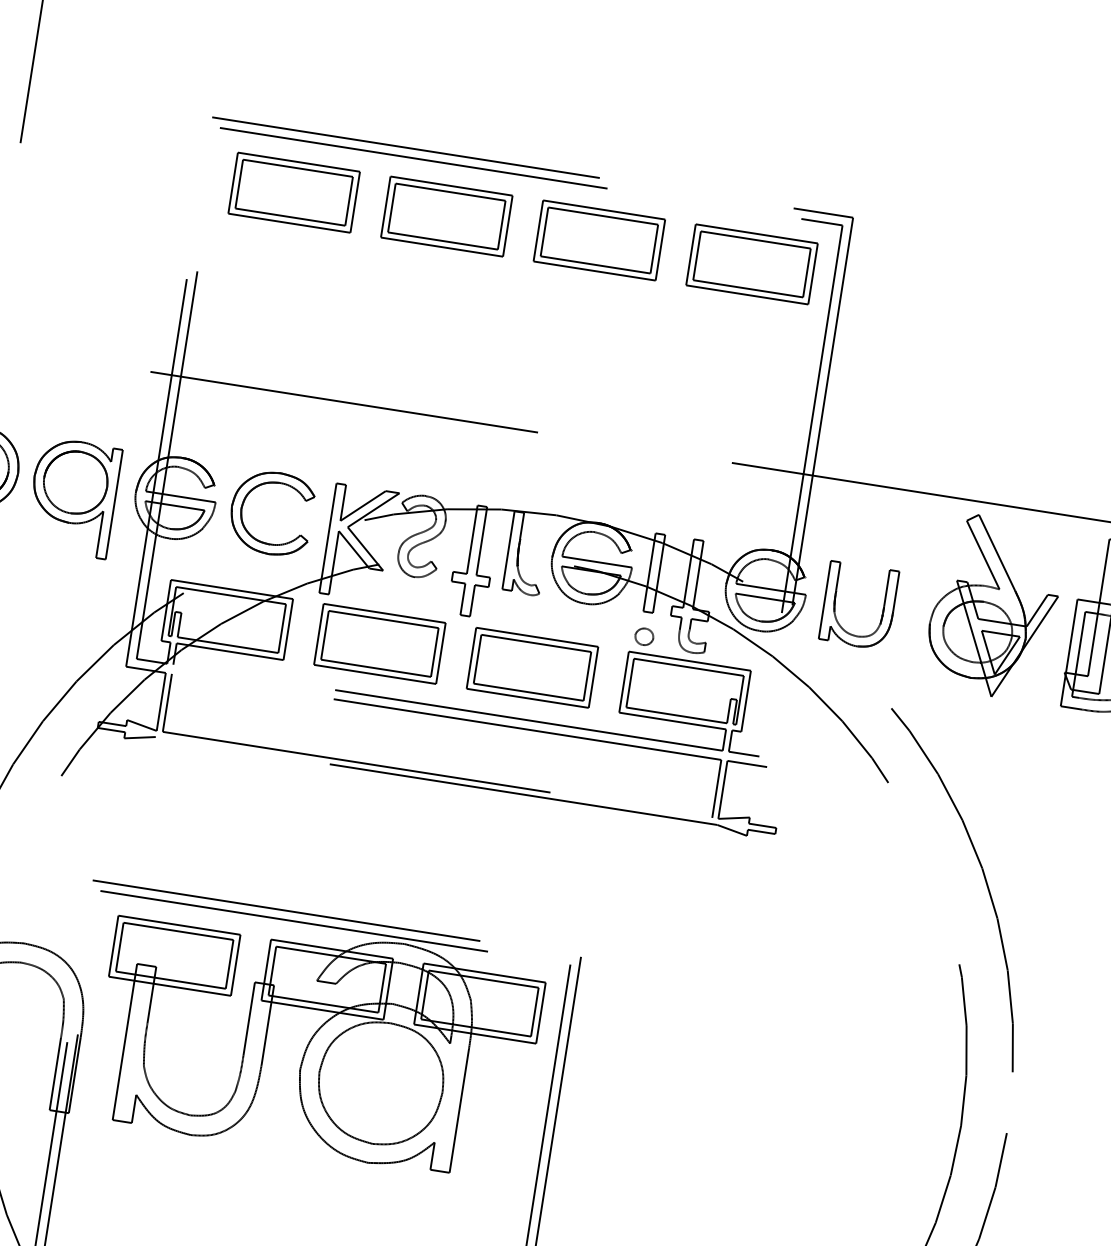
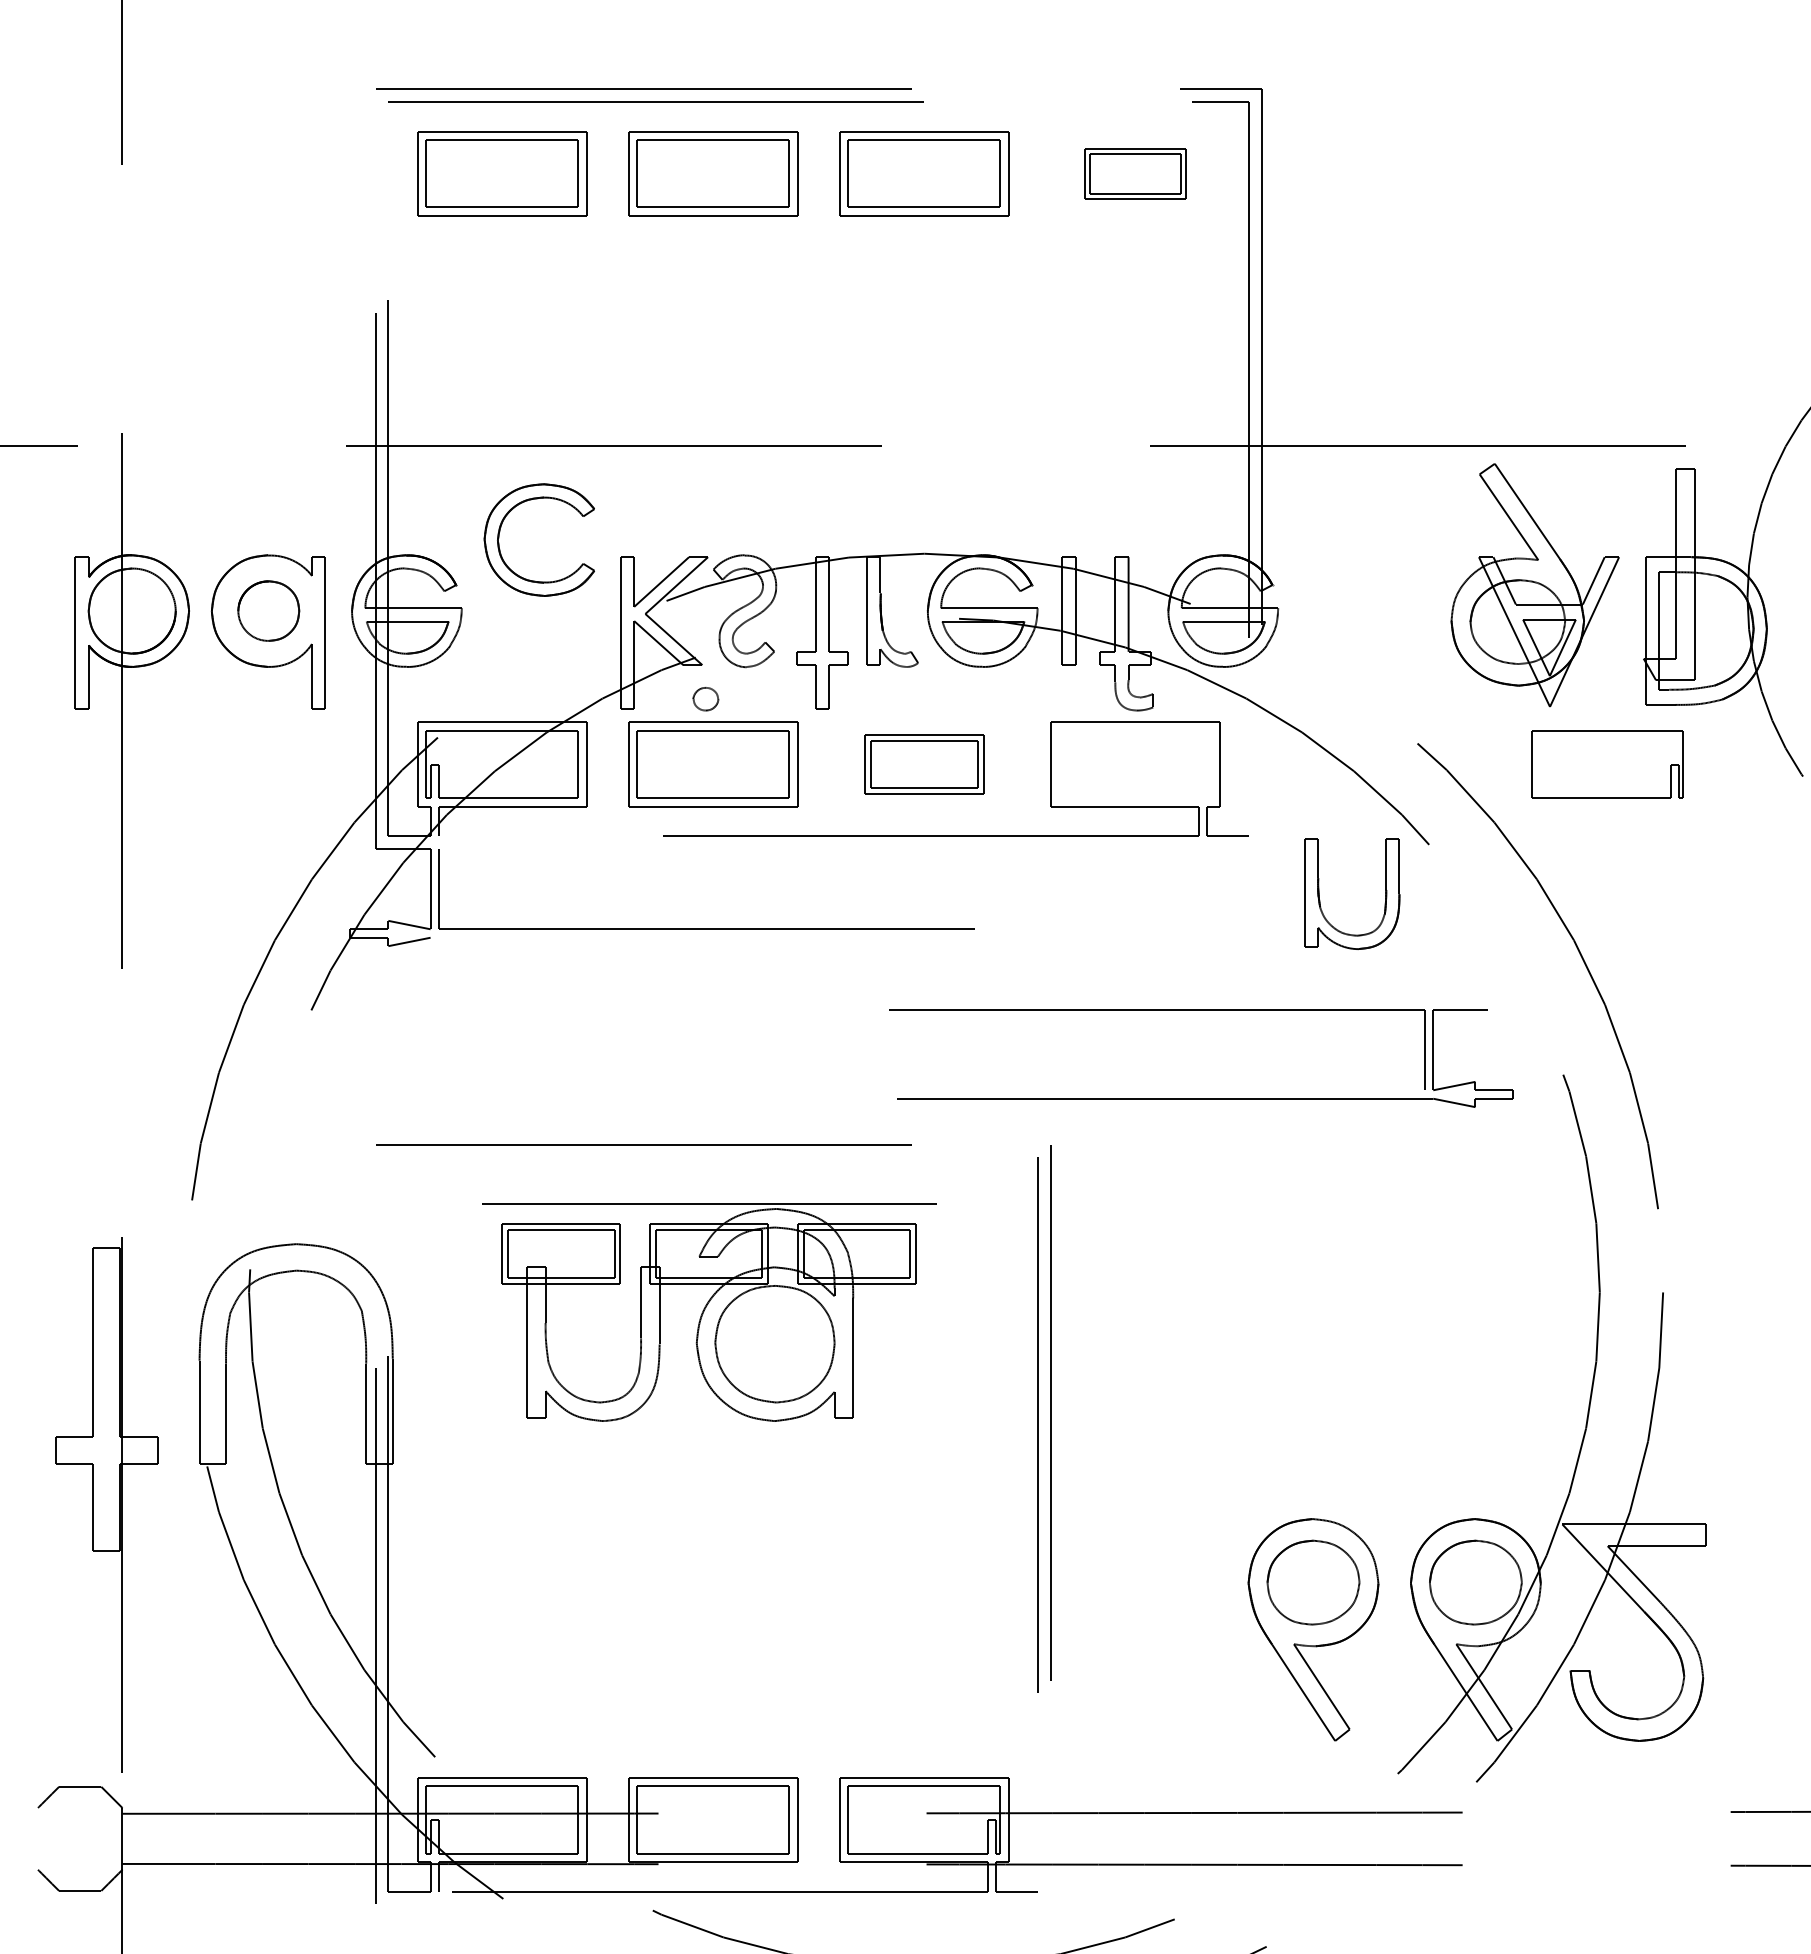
part: (752, 264) -> (1135, 173), size x0.6
part: (75, 482) -> (268, 610), size x0.7
part: (244, 502) -> (500, 531), moved
part: (835, 606) -> (1320, 900), moved
part: (644, 636) -> (705, 699), moved
part: (532, 667) -> (924, 764), size x0.7
part: (685, 691) -> (1607, 764), moved
part: (549, 798) -> (1201, 1098), moved
part: (307, 1038) -> (698, 1312), size x0.7

